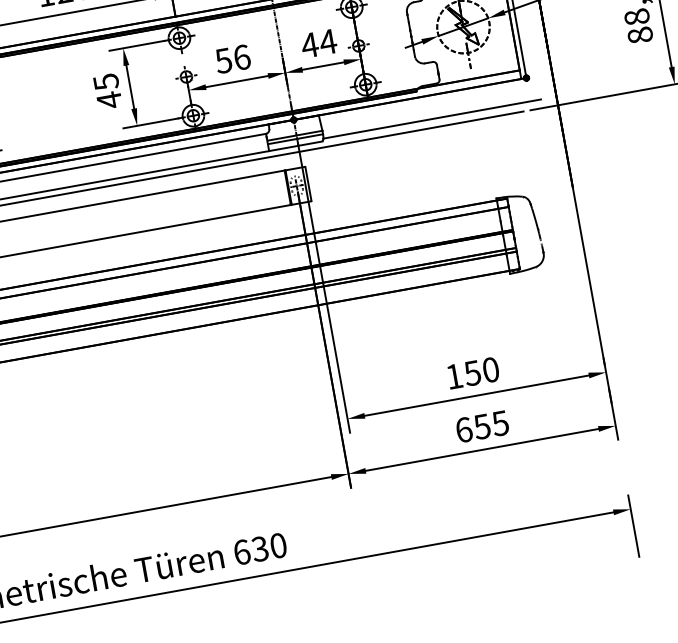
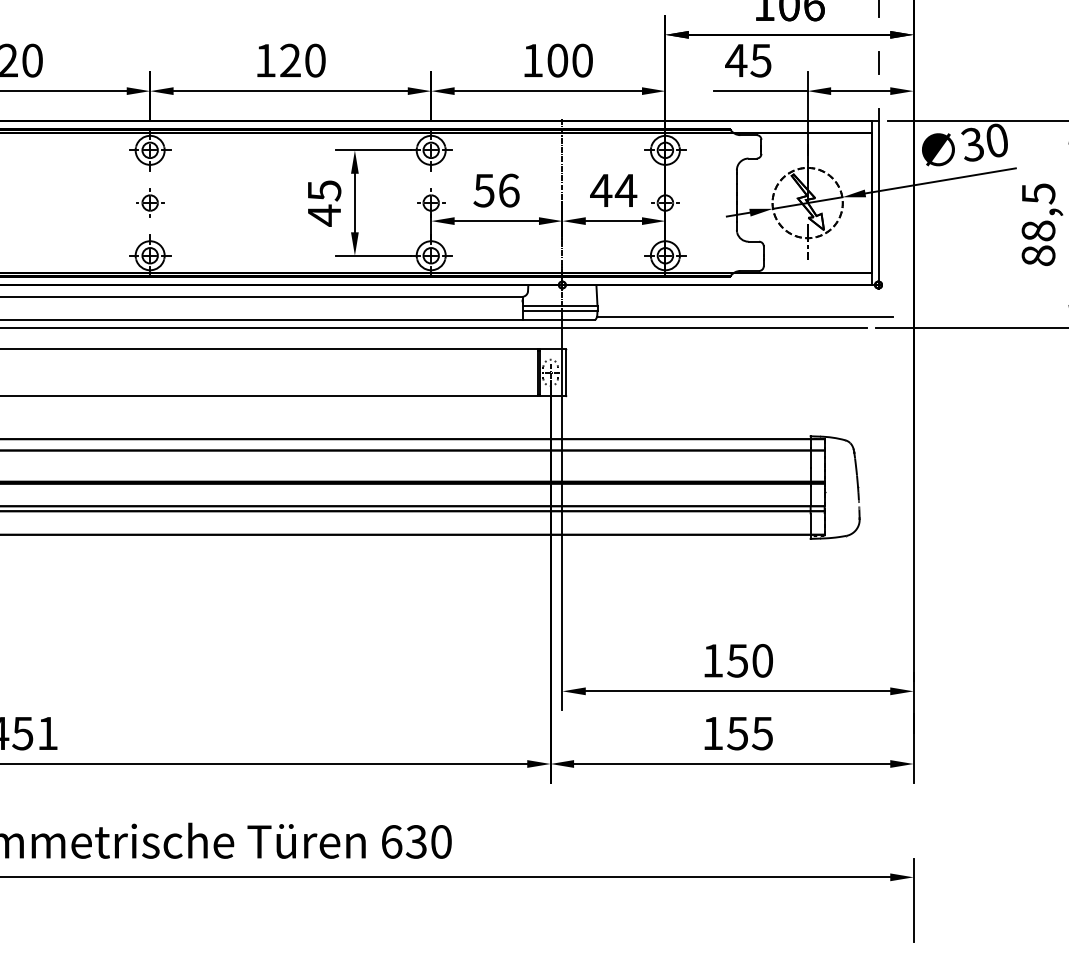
text: (464, 429) -> (713, 733), 655 -> 155

